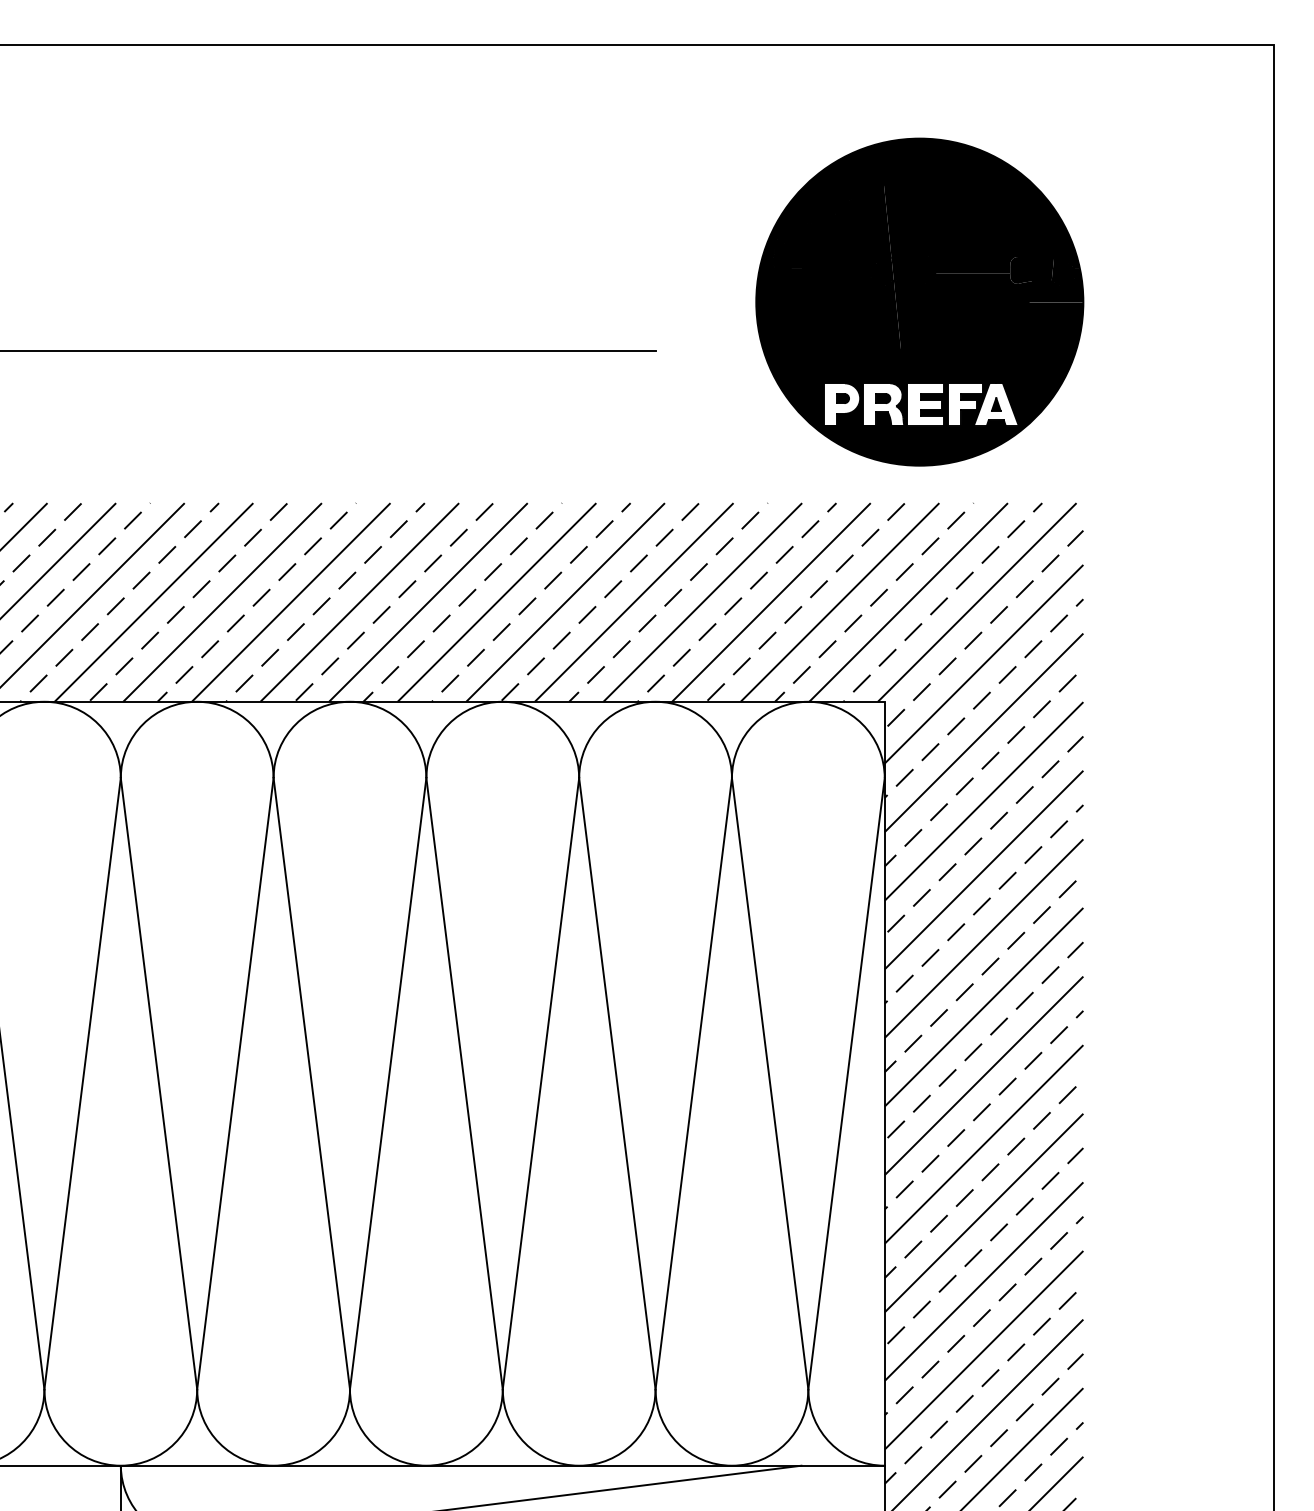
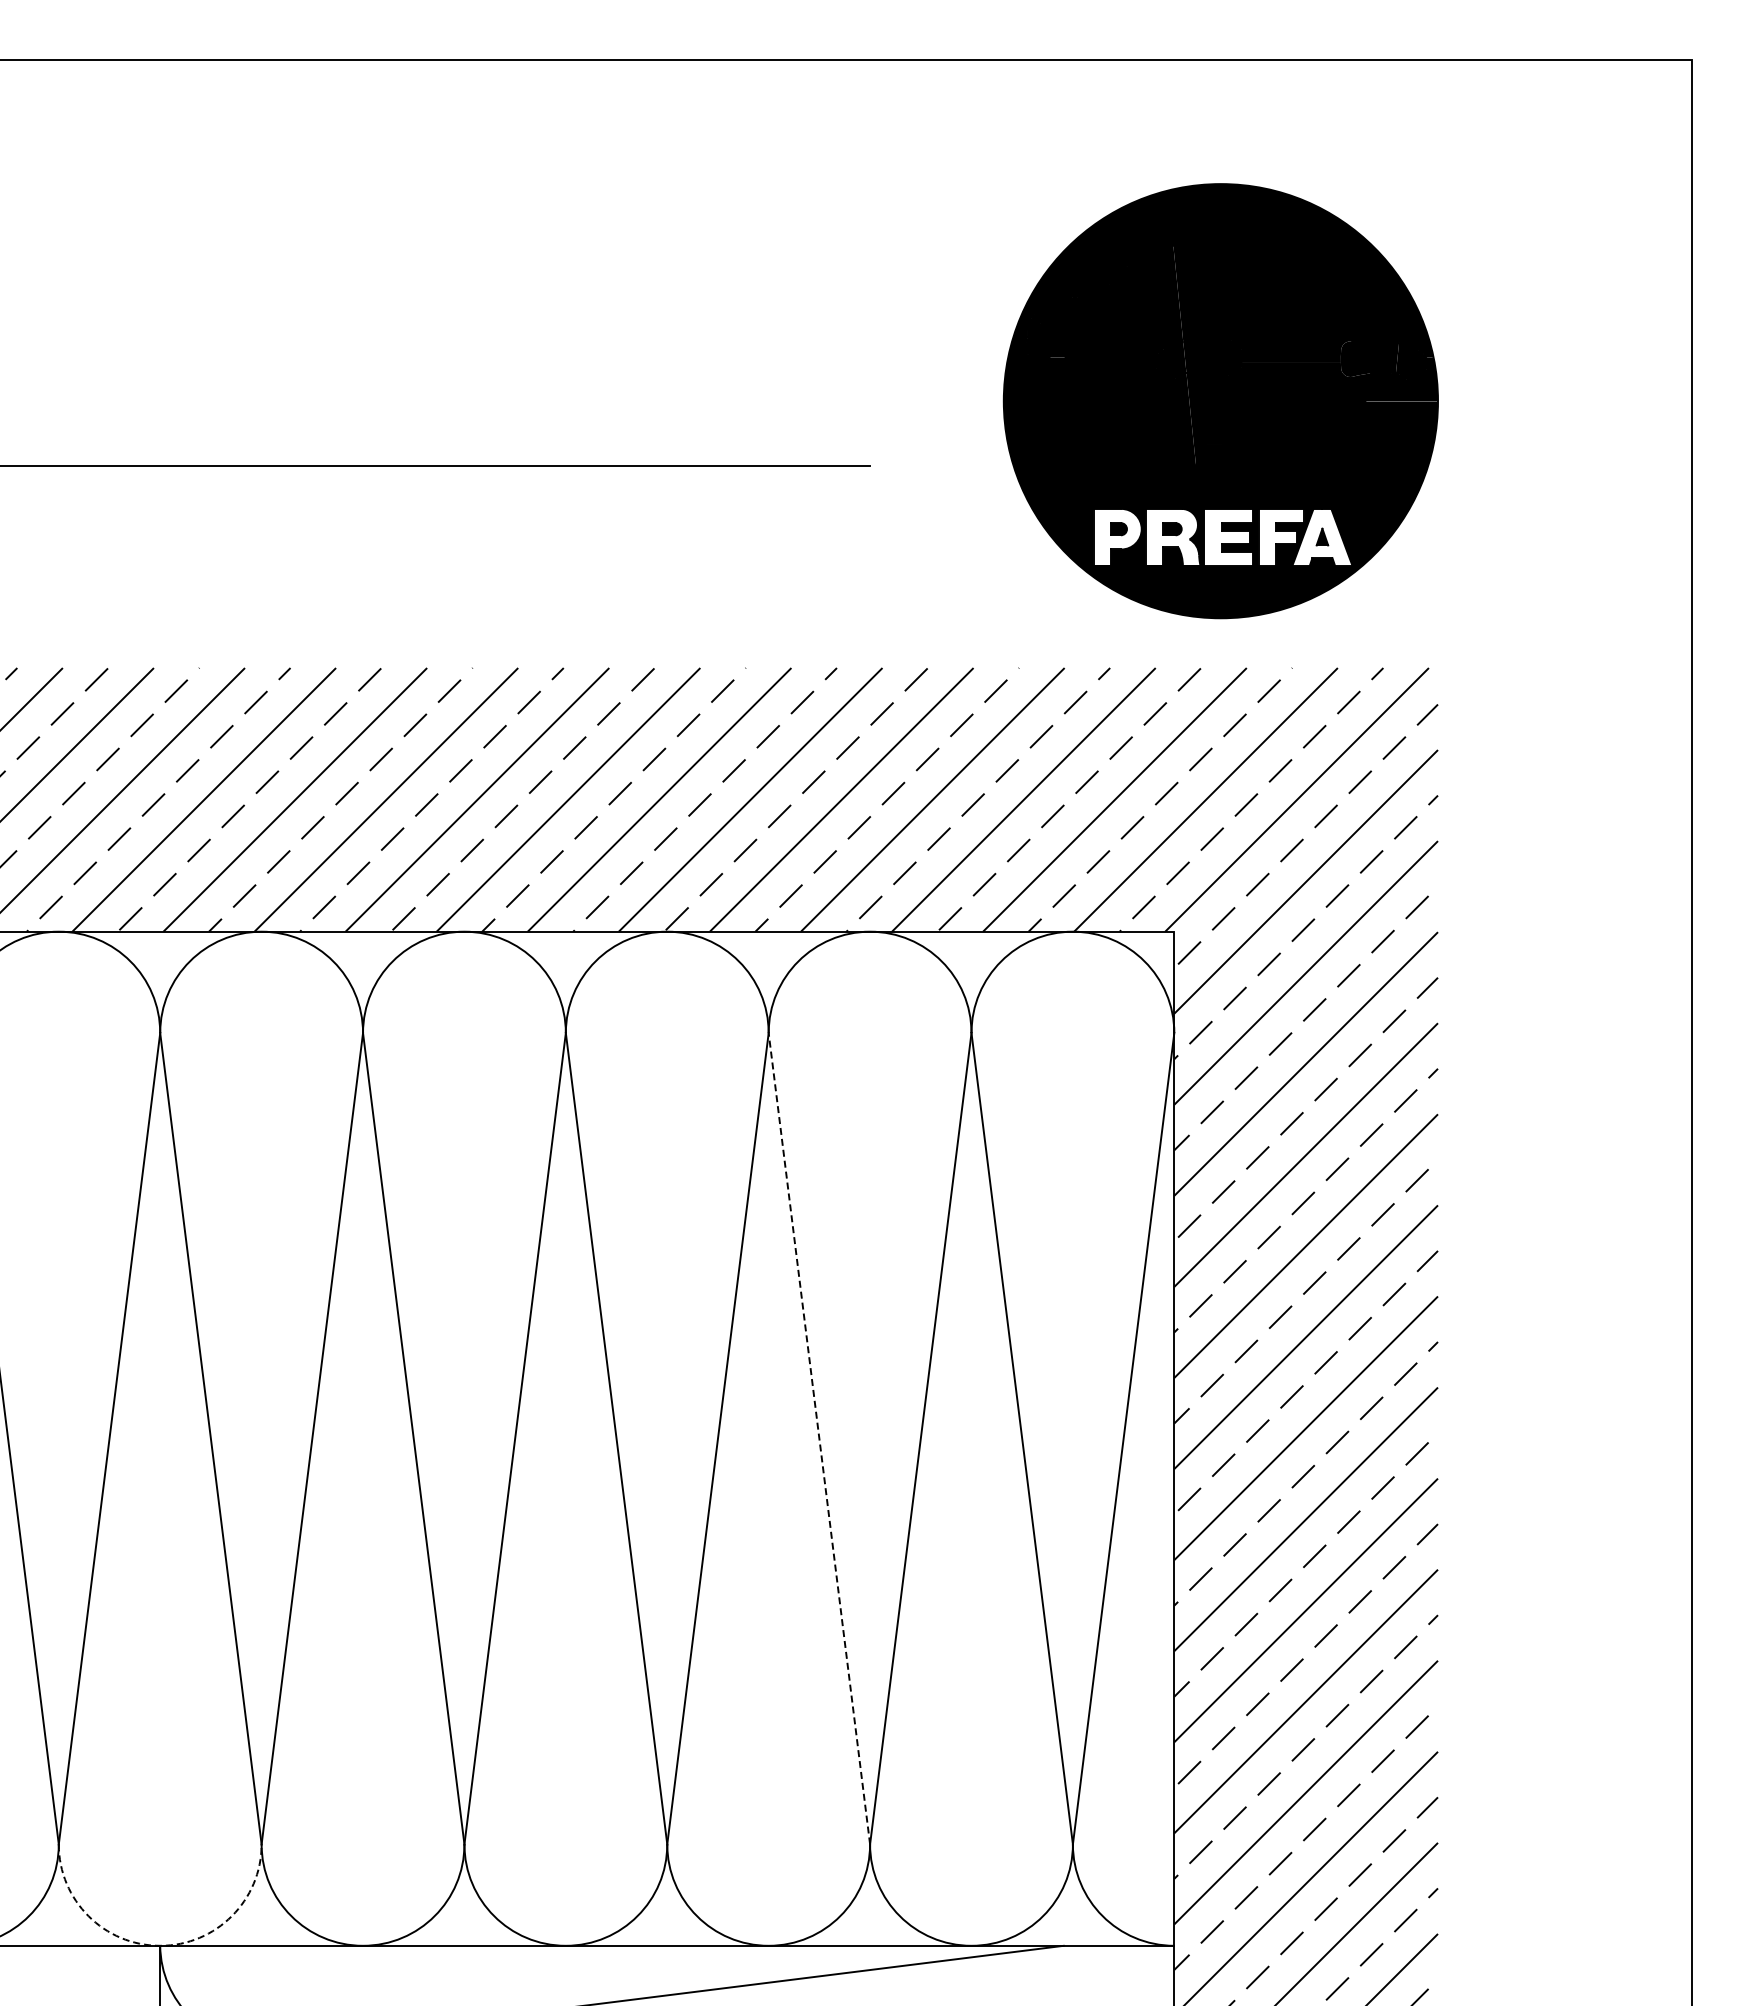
line: (617, 1083) -> (819, 1438), solid -> dashed
arc: (121, 1465) -> (160, 1945), solid -> dashed

